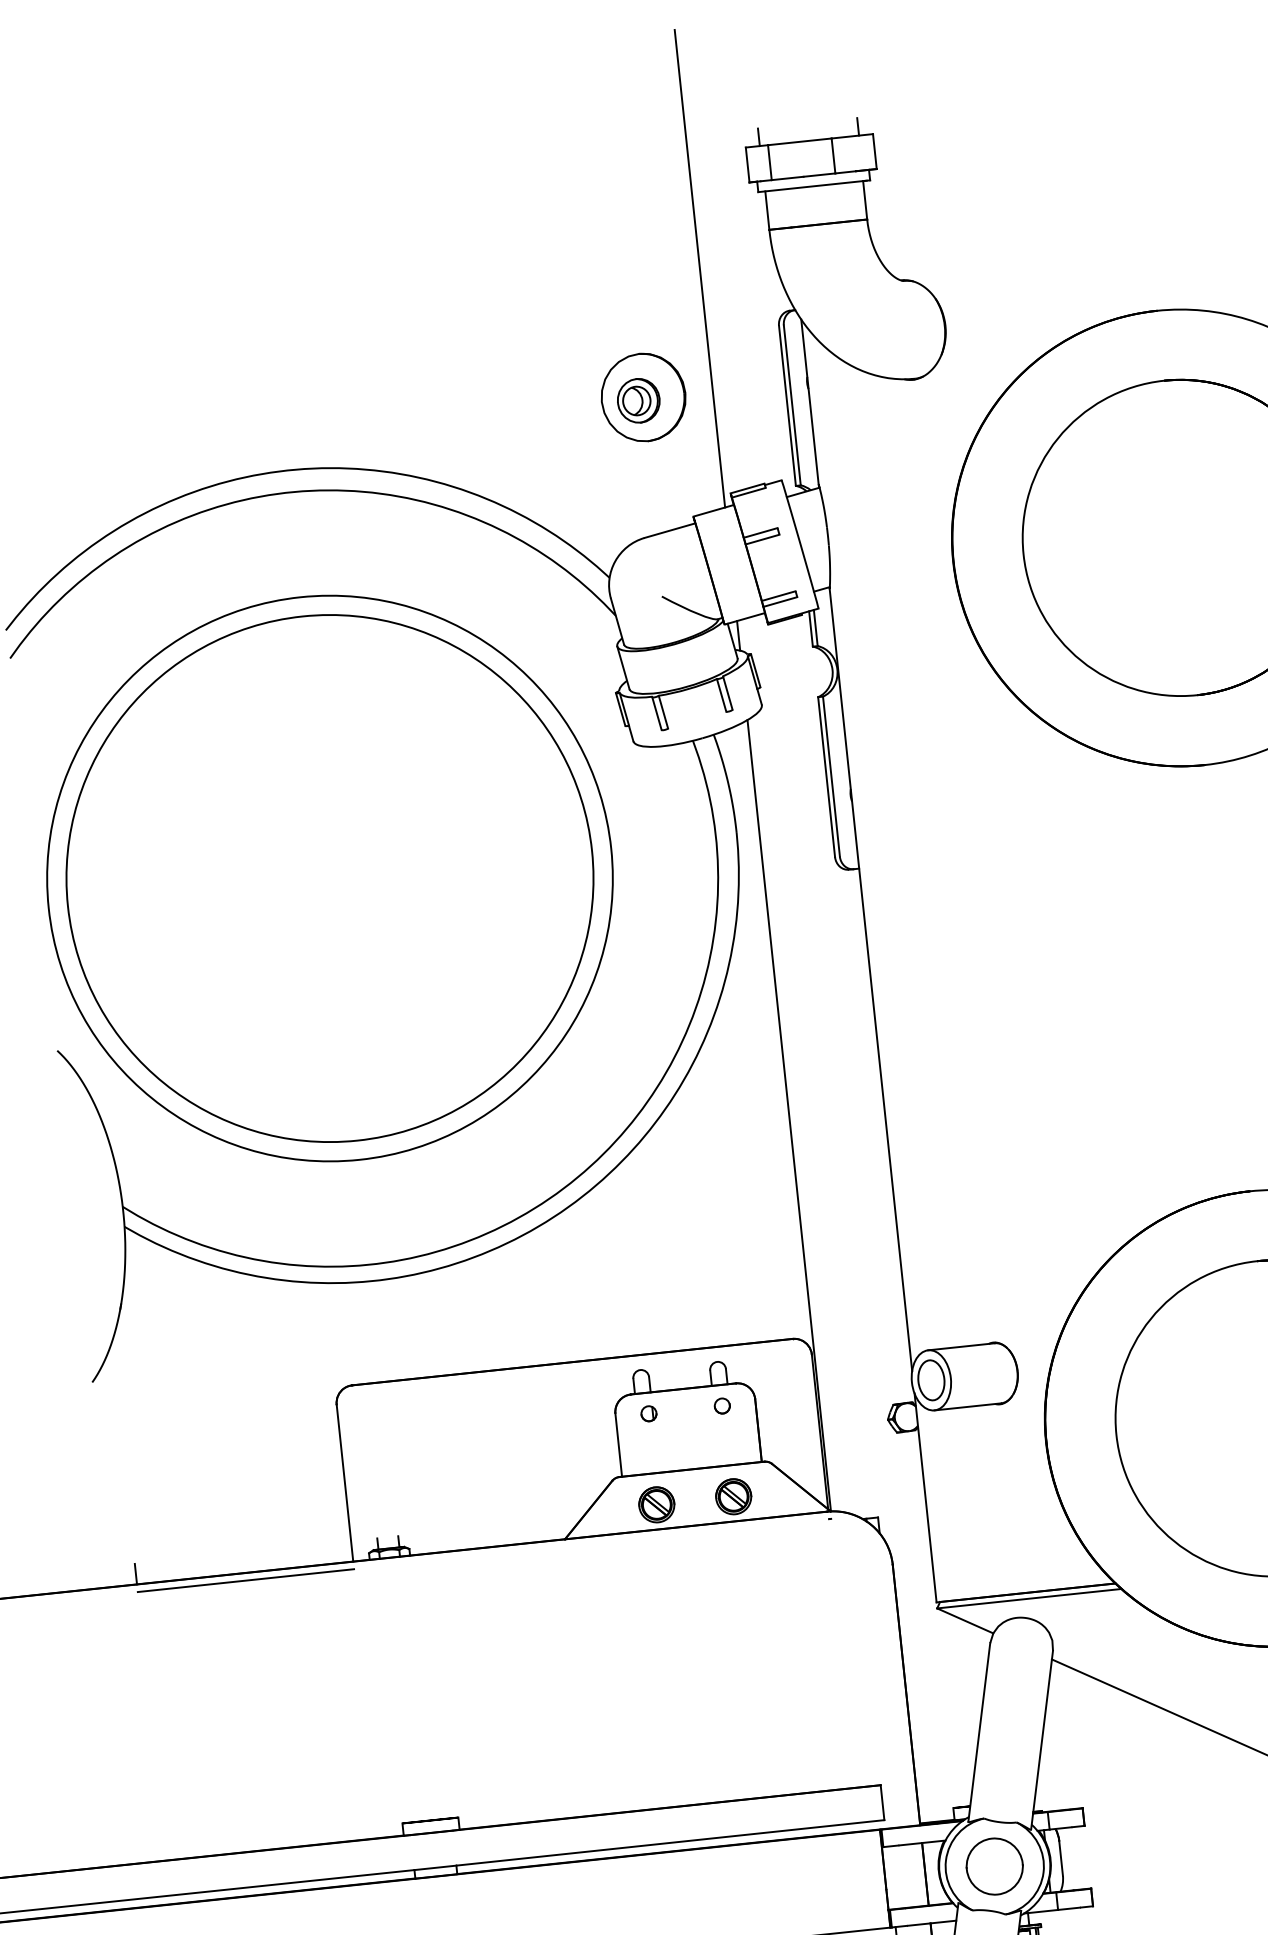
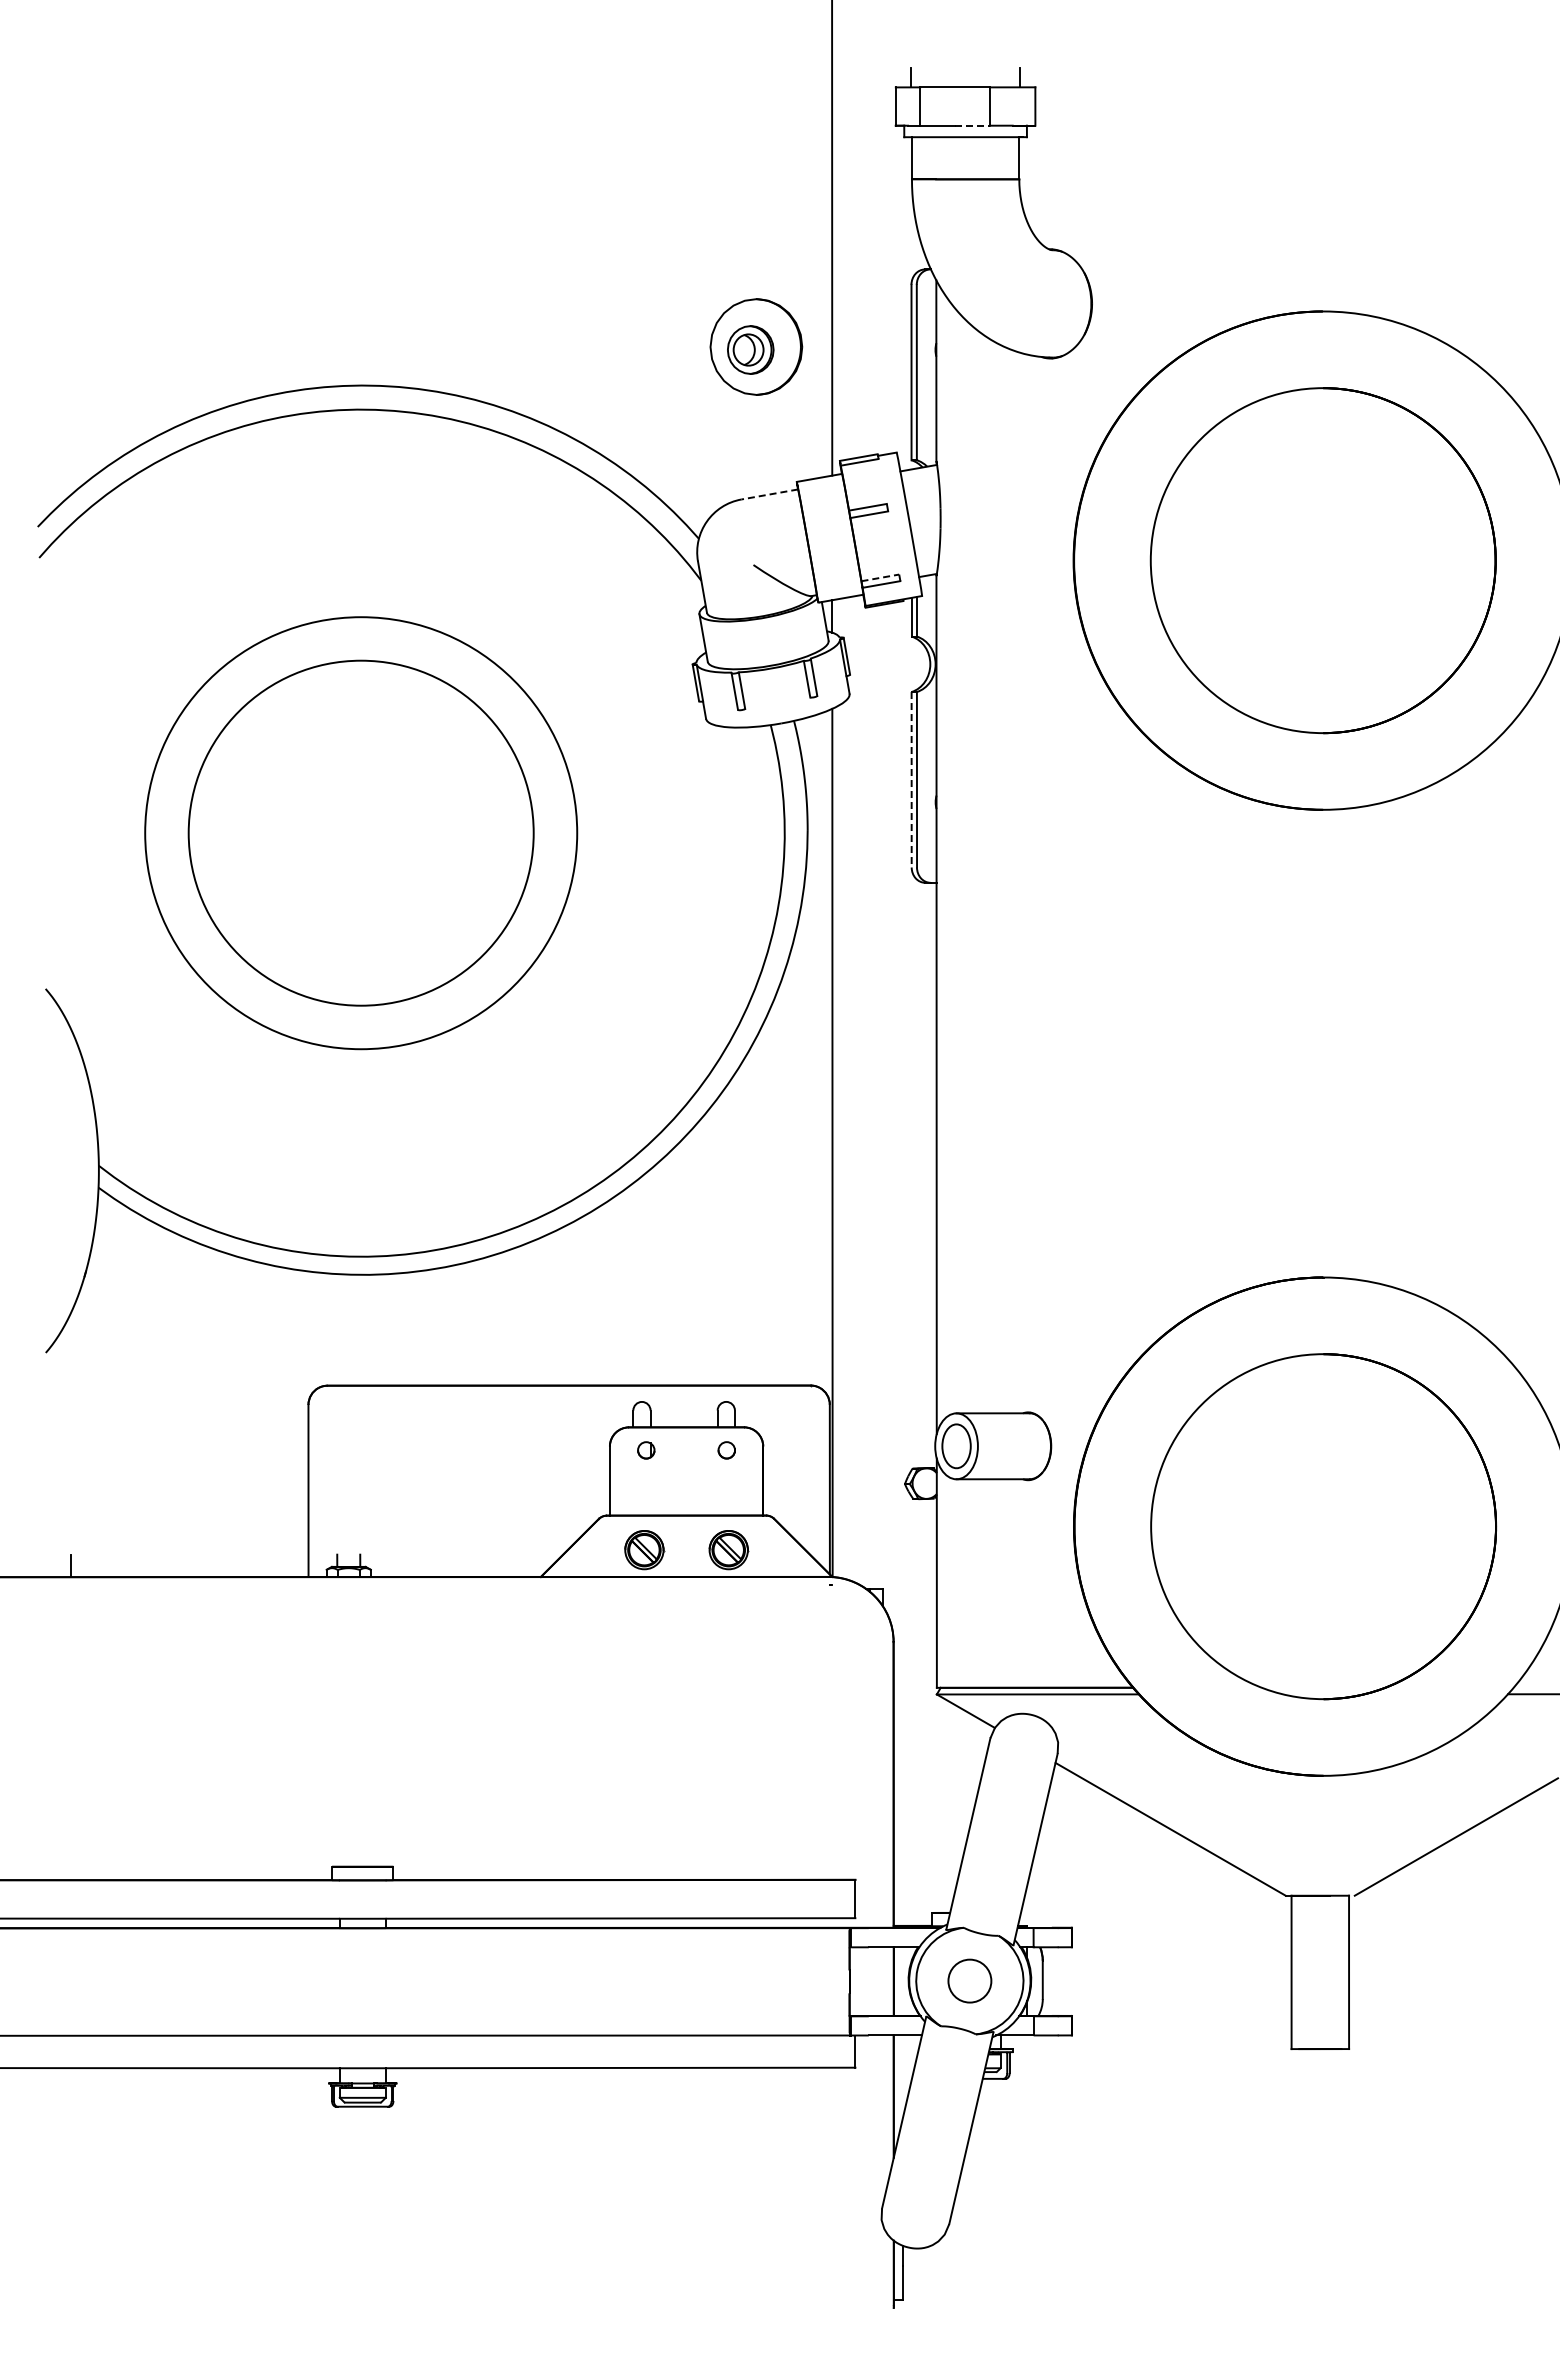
line: (820, 174) -> (973, 125), solid -> dashed
line: (669, 530) -> (769, 494), solid -> dashed
line: (778, 595) -> (880, 577), solid -> dashed
line: (826, 776) -> (911, 779), solid -> dashed
circle: (329, 877) -> (360, 832), size x0.6
circle: (329, 877) -> (360, 832), size x0.7
line: (245, 1580) -> (189, 1585), removed
circle: (994, 1866) -> (969, 1980), size x0.7

